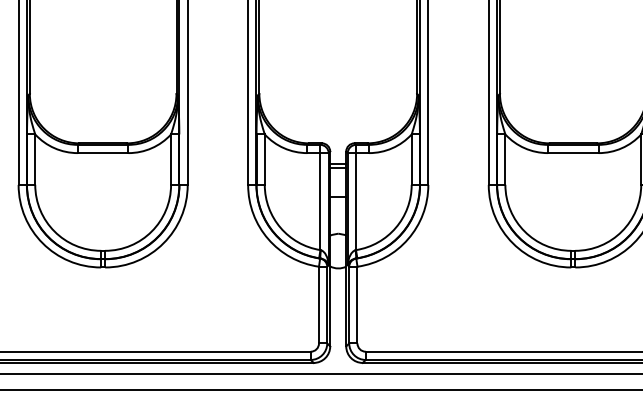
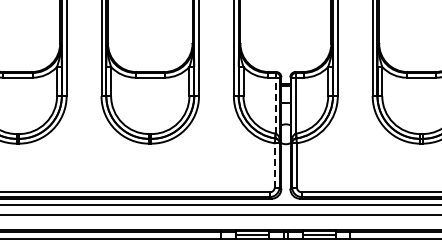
line: (320, 201) -> (275, 105), solid -> dashed
line: (318, 303) -> (274, 164), solid -> dashed

